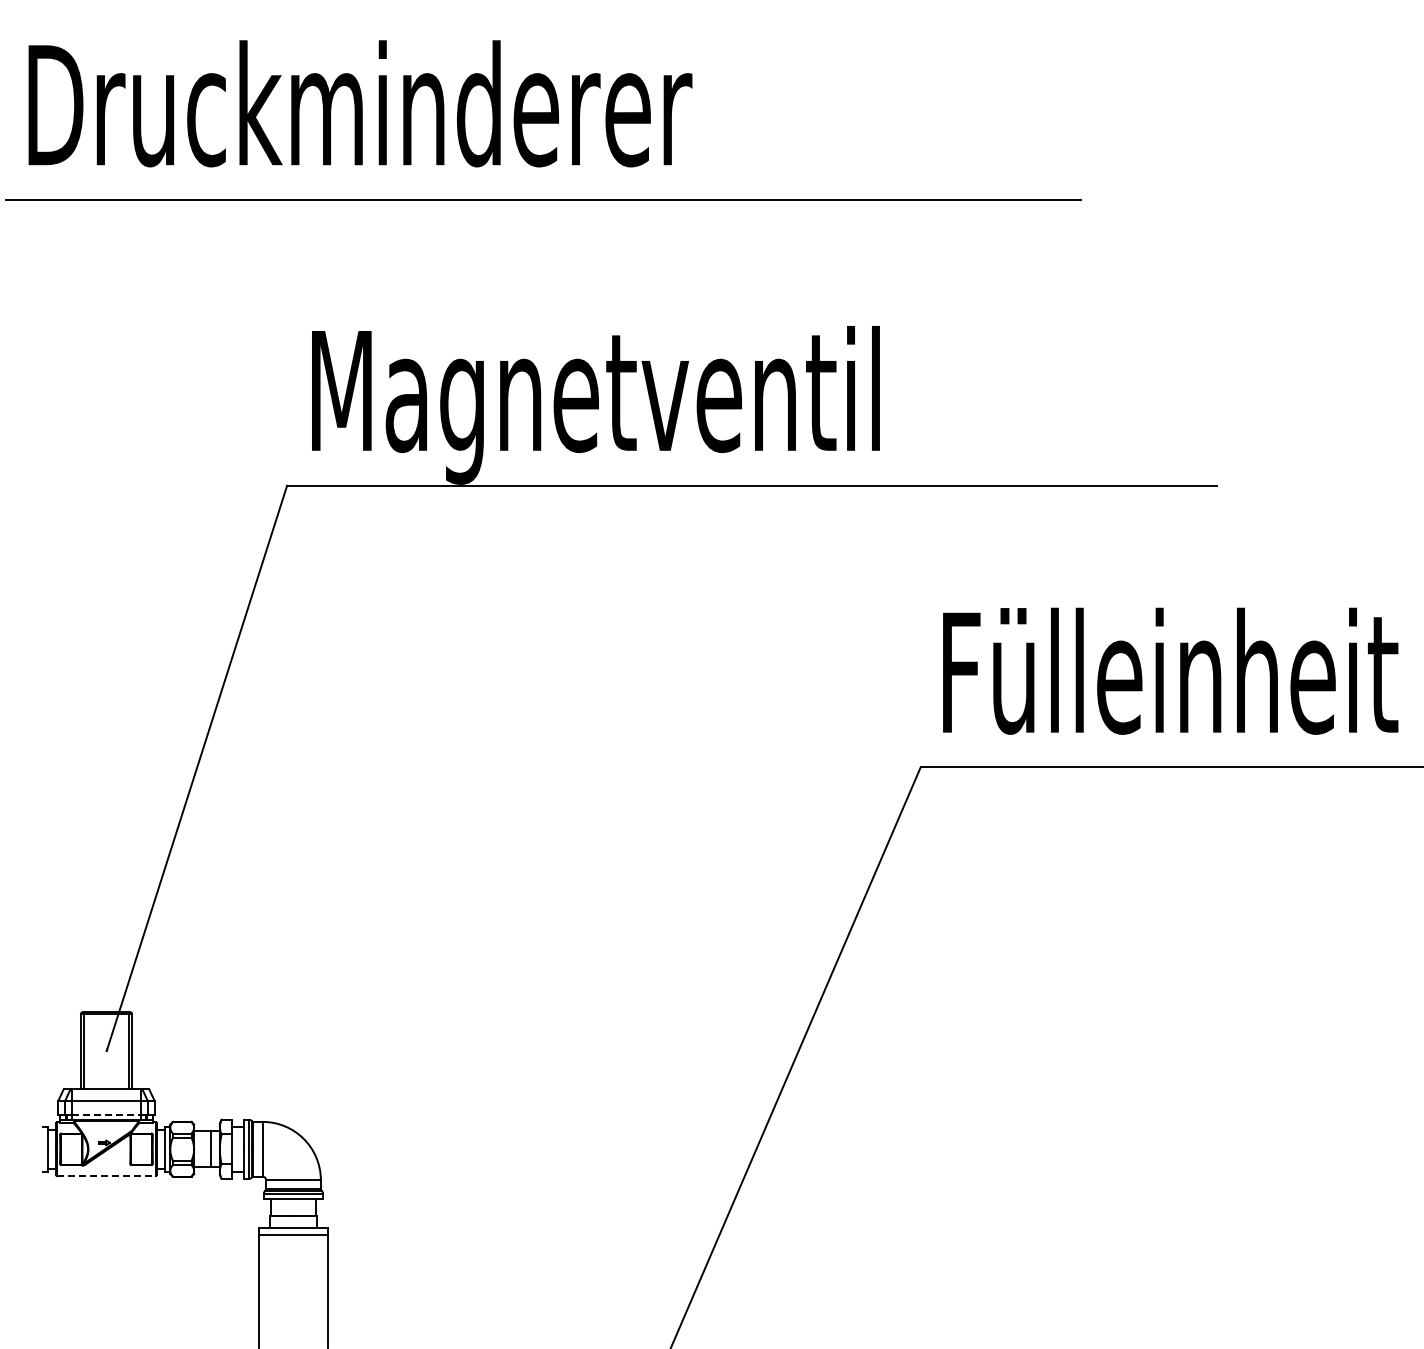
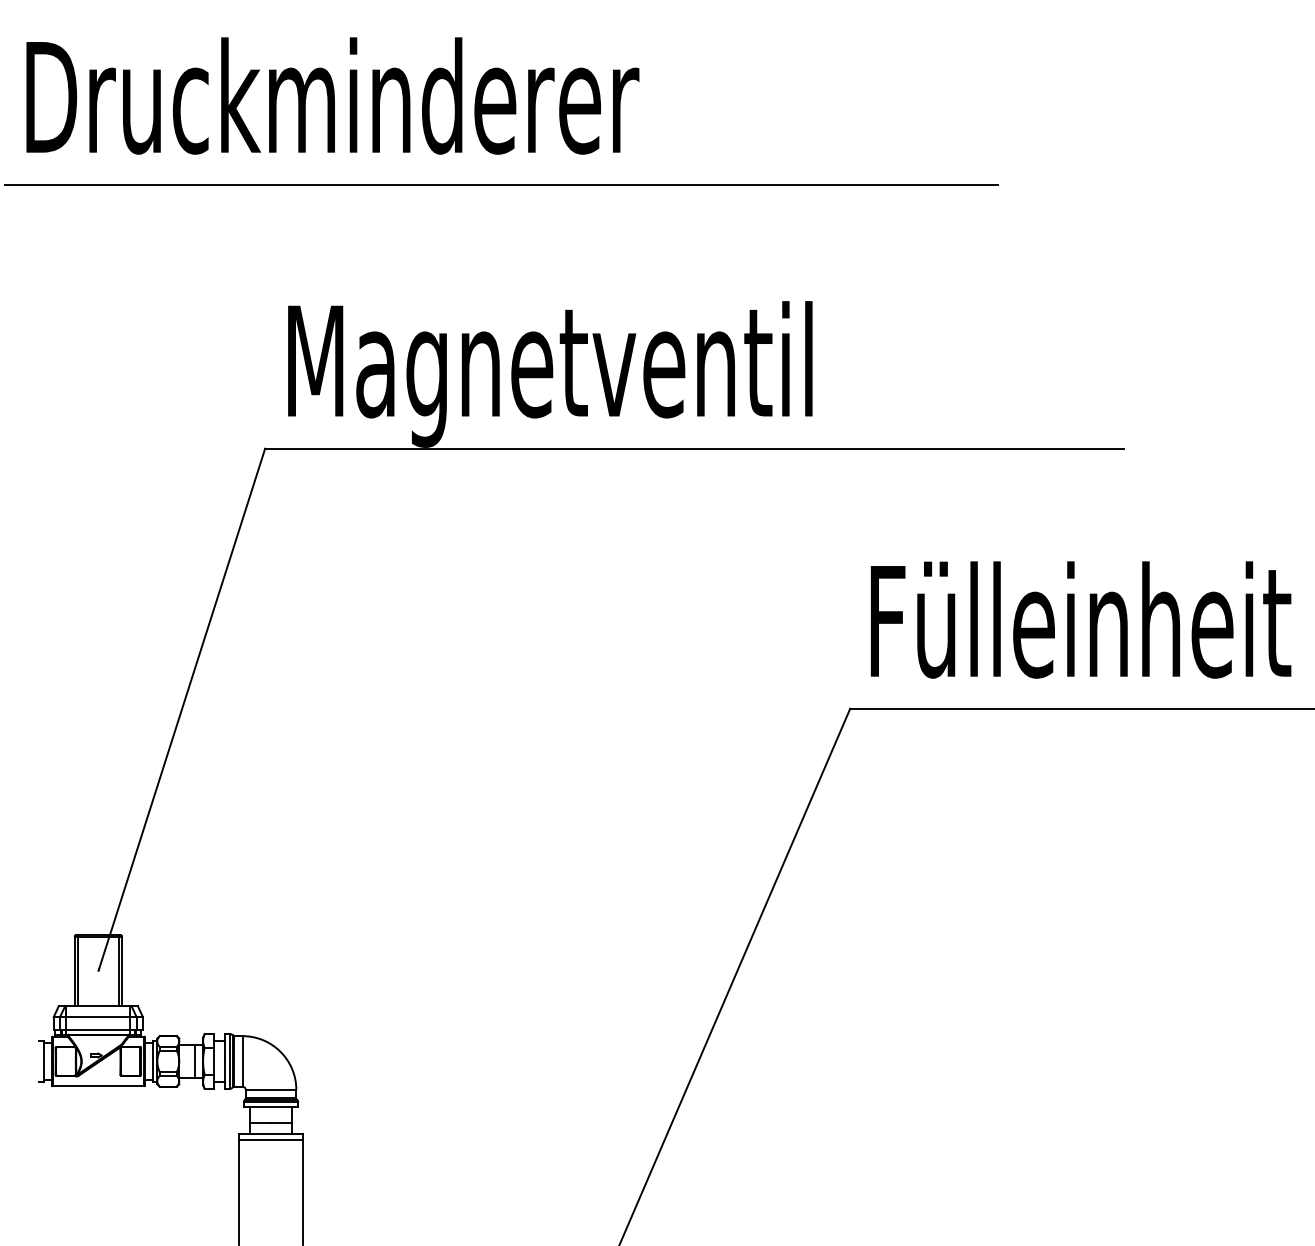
line: (106, 1115) -> (98, 1030), dashed -> solid
line: (106, 1176) -> (98, 1086), dashed -> solid

